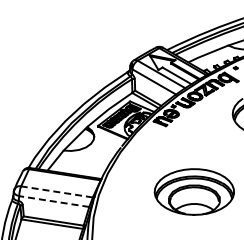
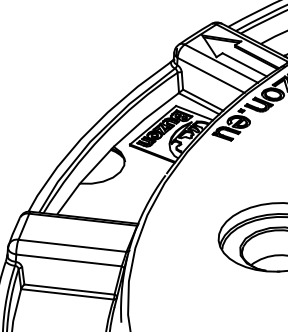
line: (56, 191) -> (71, 245), dashed -> solid
line: (53, 201) -> (67, 260), dashed -> solid

